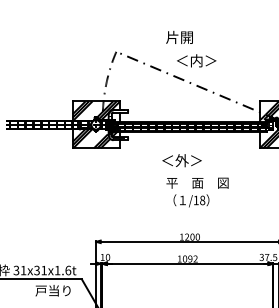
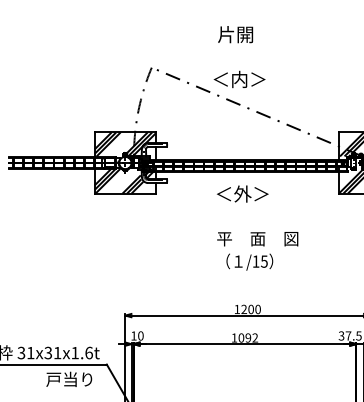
text: (179, 37) -> (235, 34), moved
text: (196, 60) -> (239, 79), moved
text: (181, 160) -> (242, 193), moved
text: (202, 200) -> (264, 261), /18 -> /15

